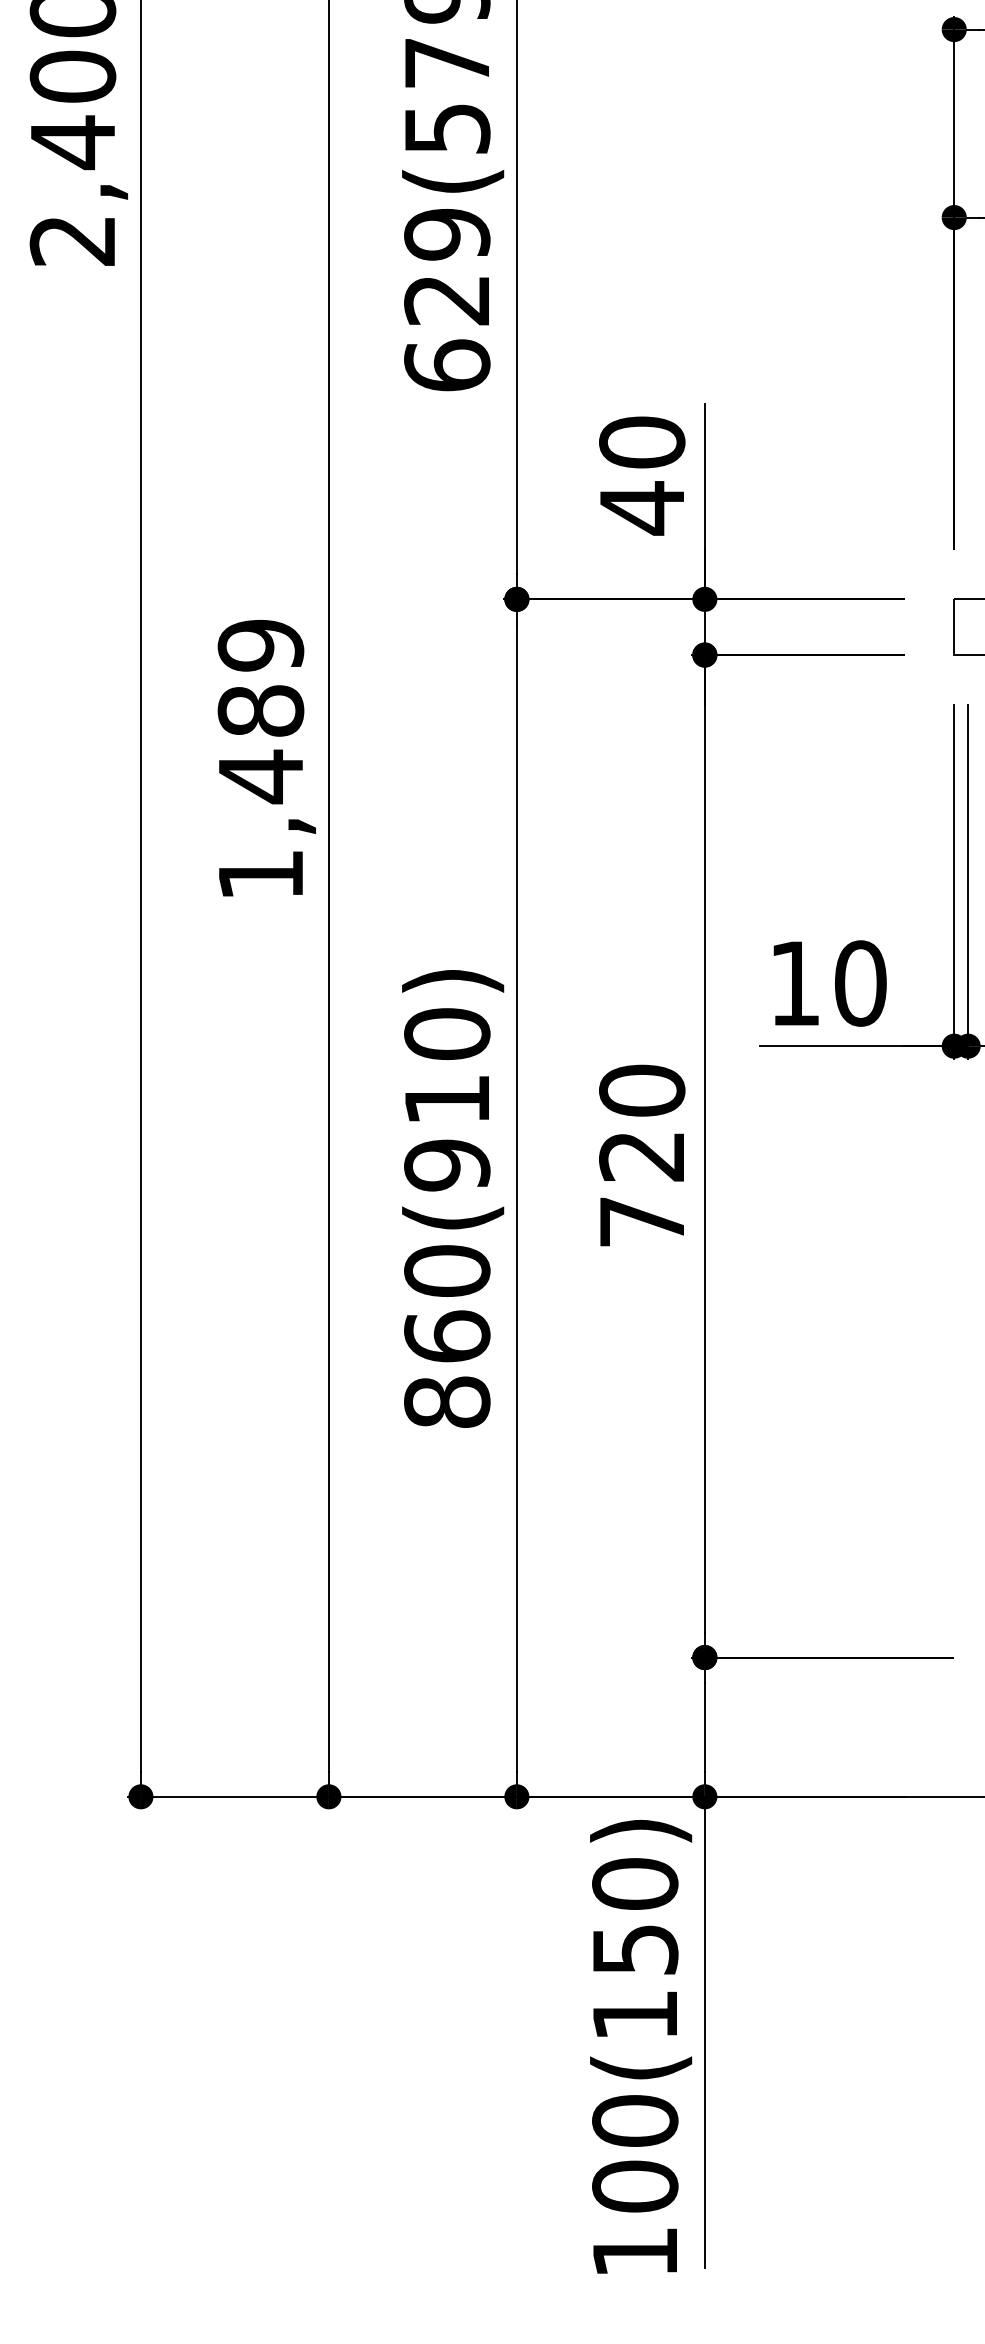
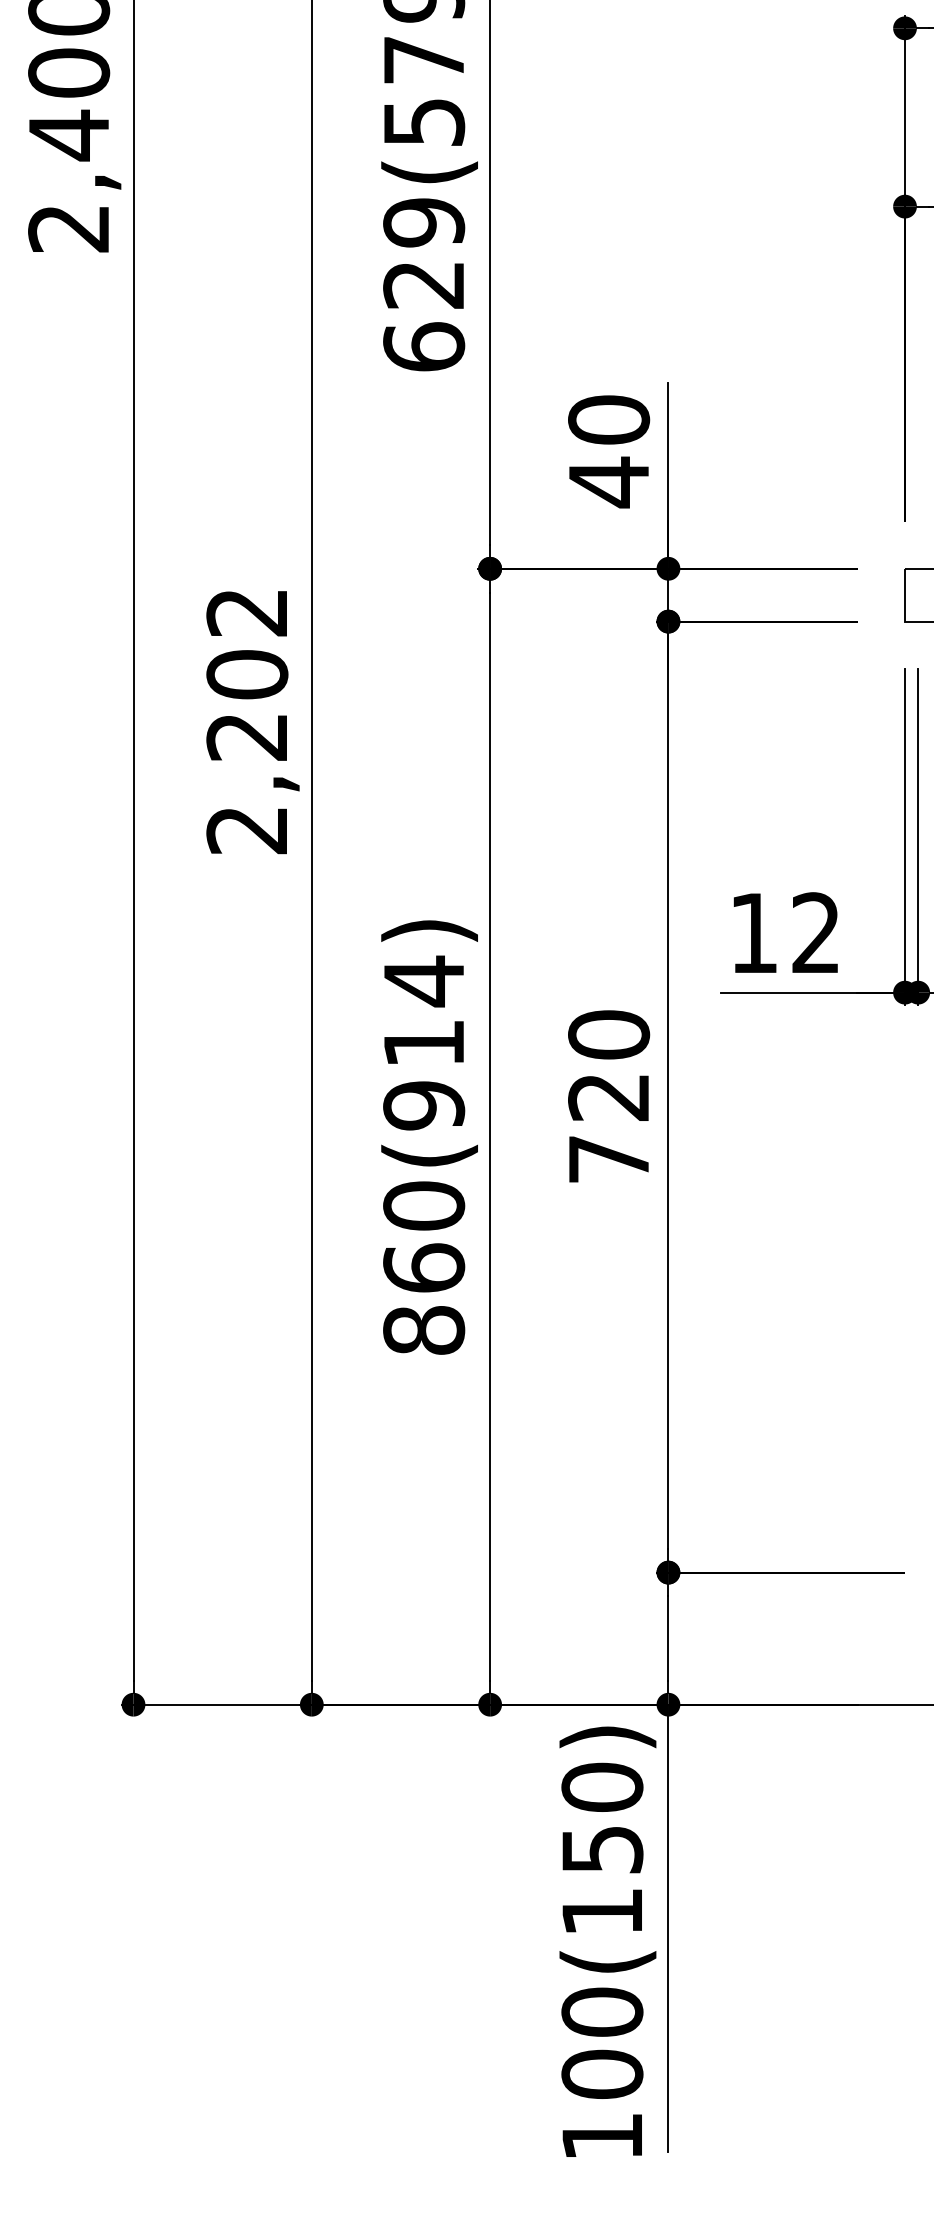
text: (260, 759) -> (246, 720), 1,489 -> 2,202
text: (860, 983) -> (816, 933), 10 -> 12
text: (447, 1034) -> (424, 981), 860(910) -> 860(914)

